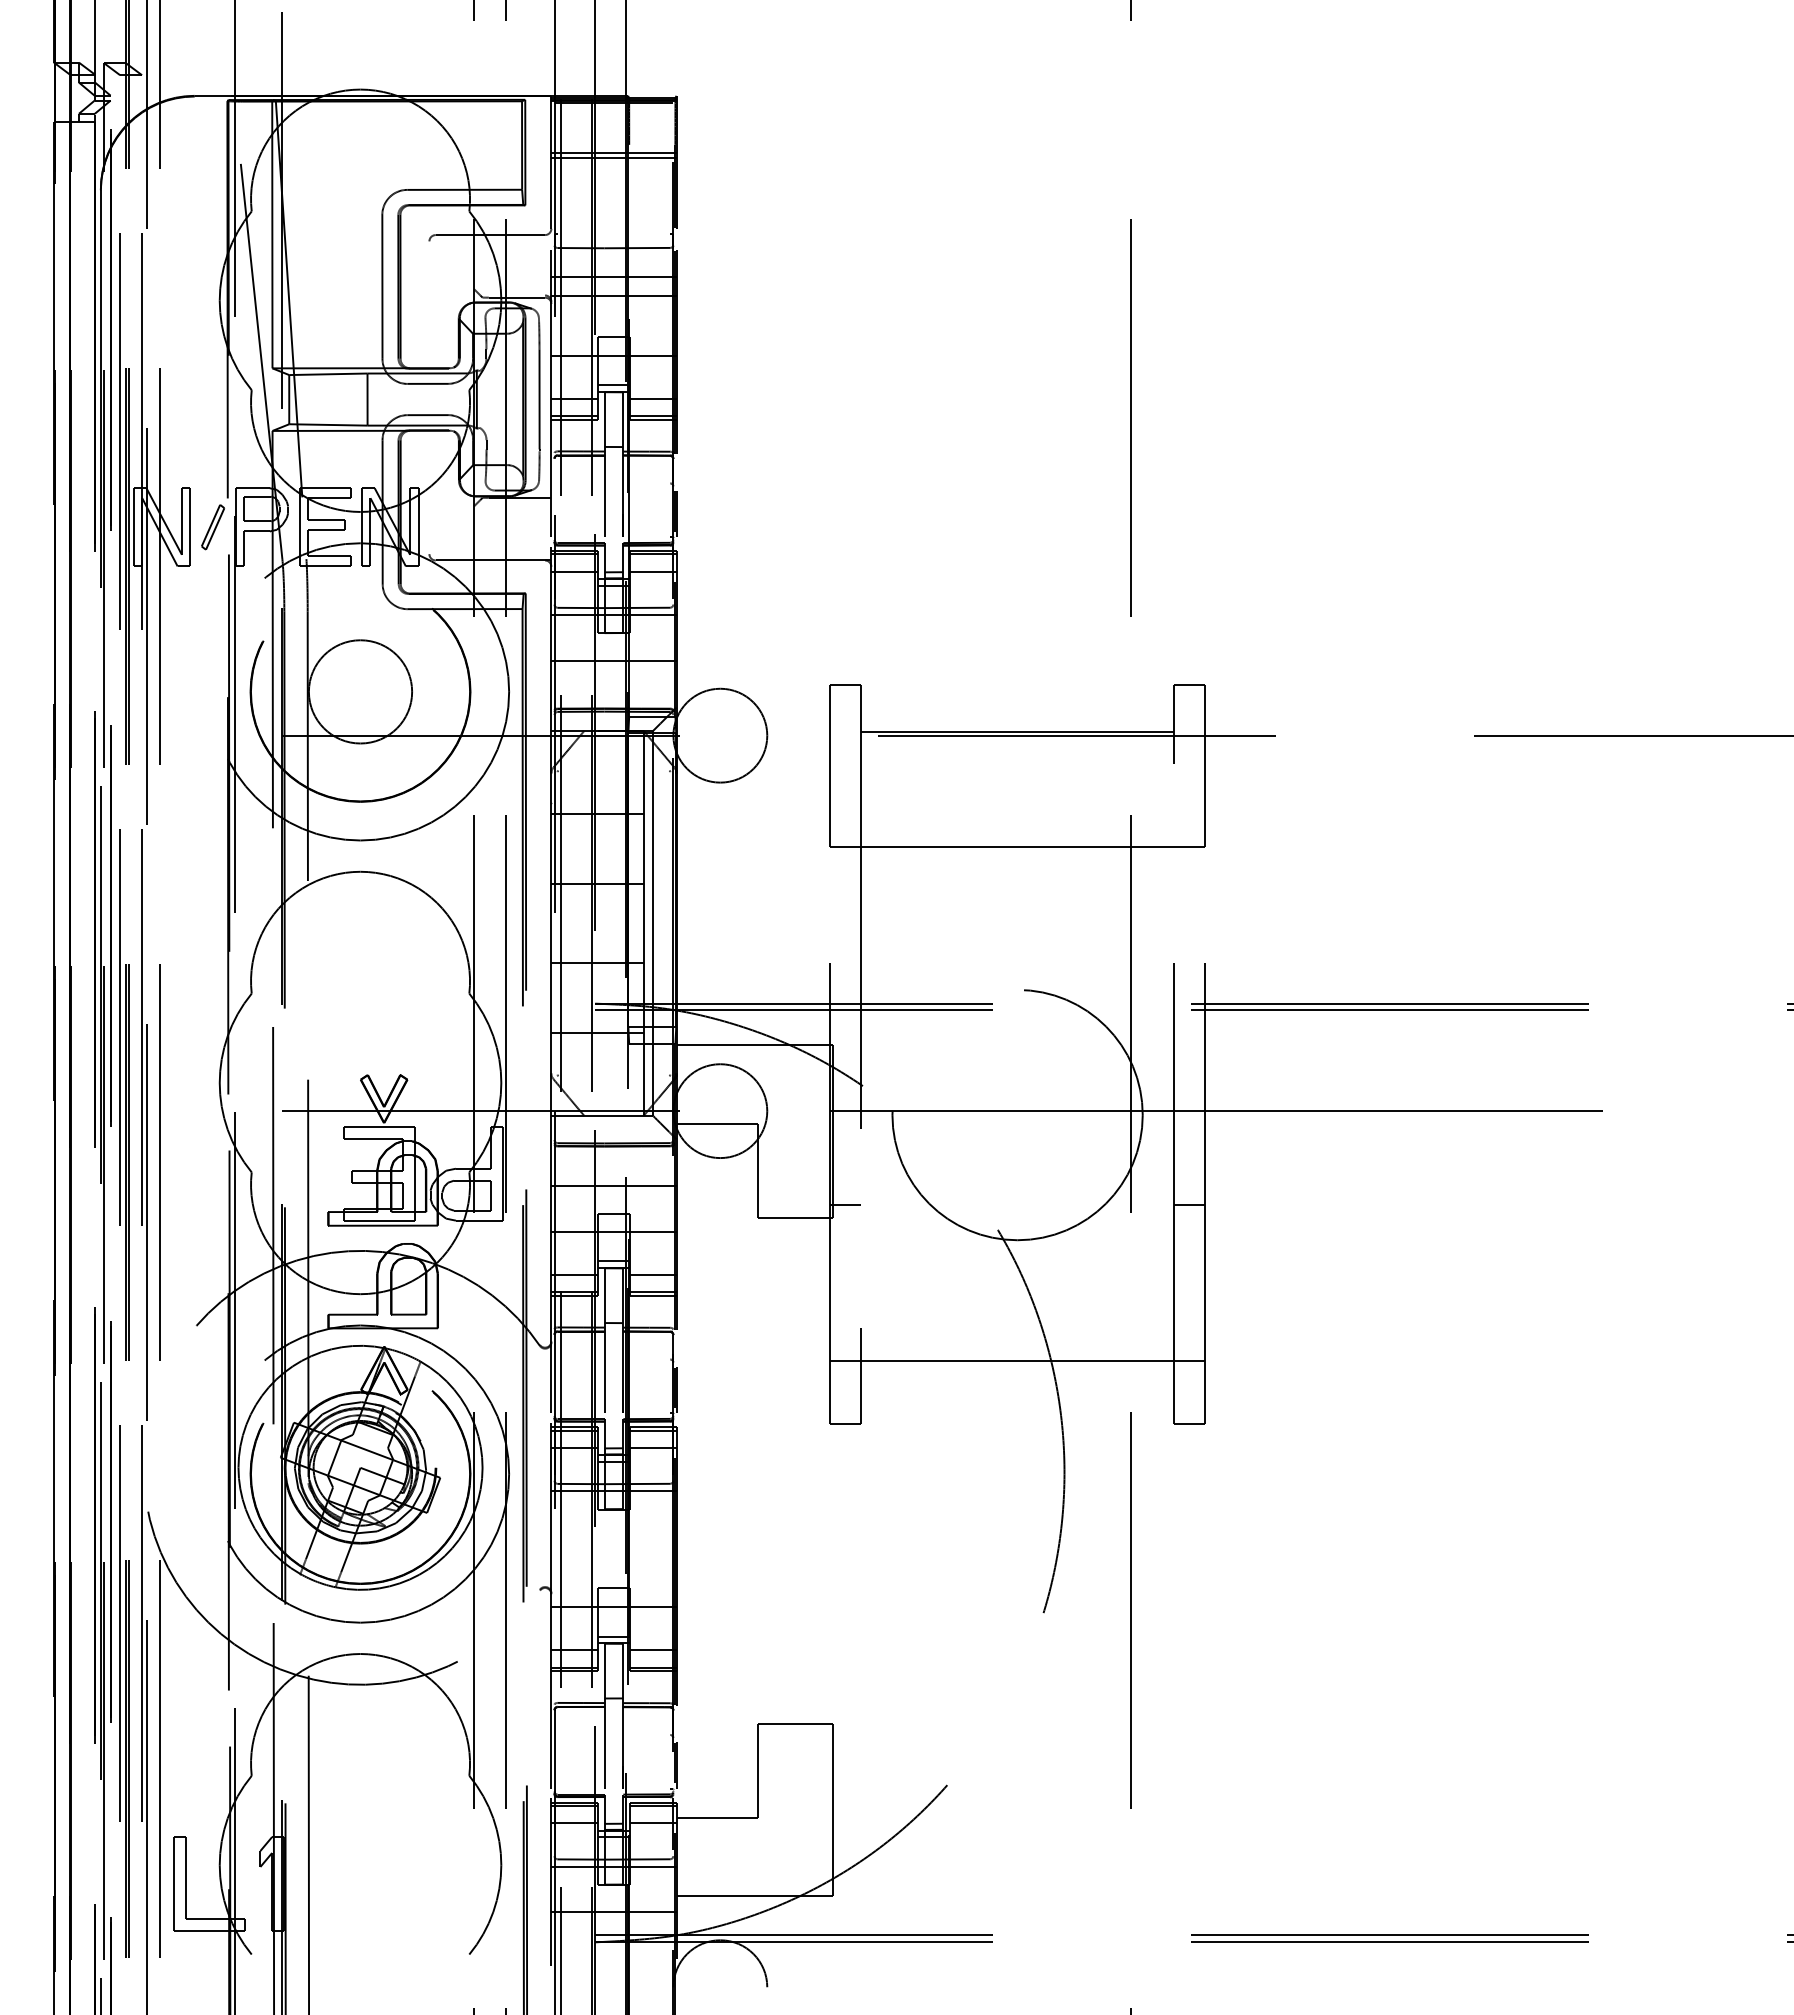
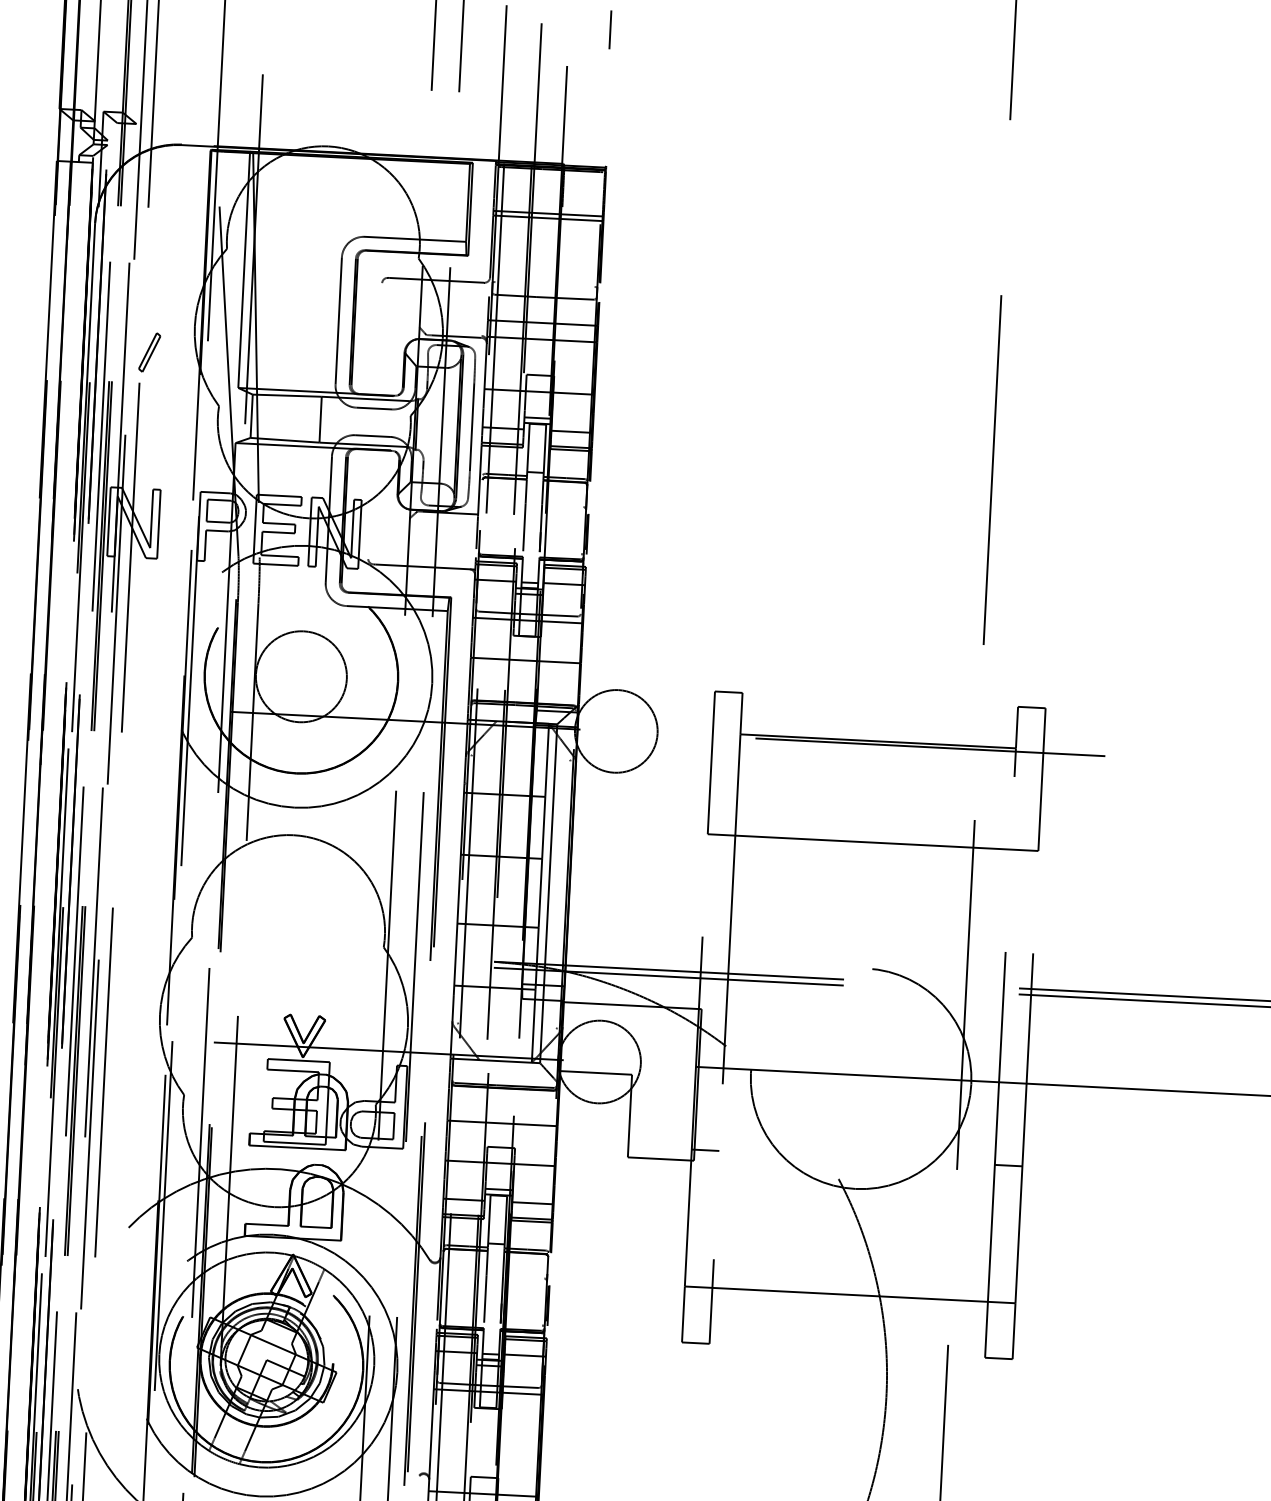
part: (212, 527) -> (149, 352), moved

